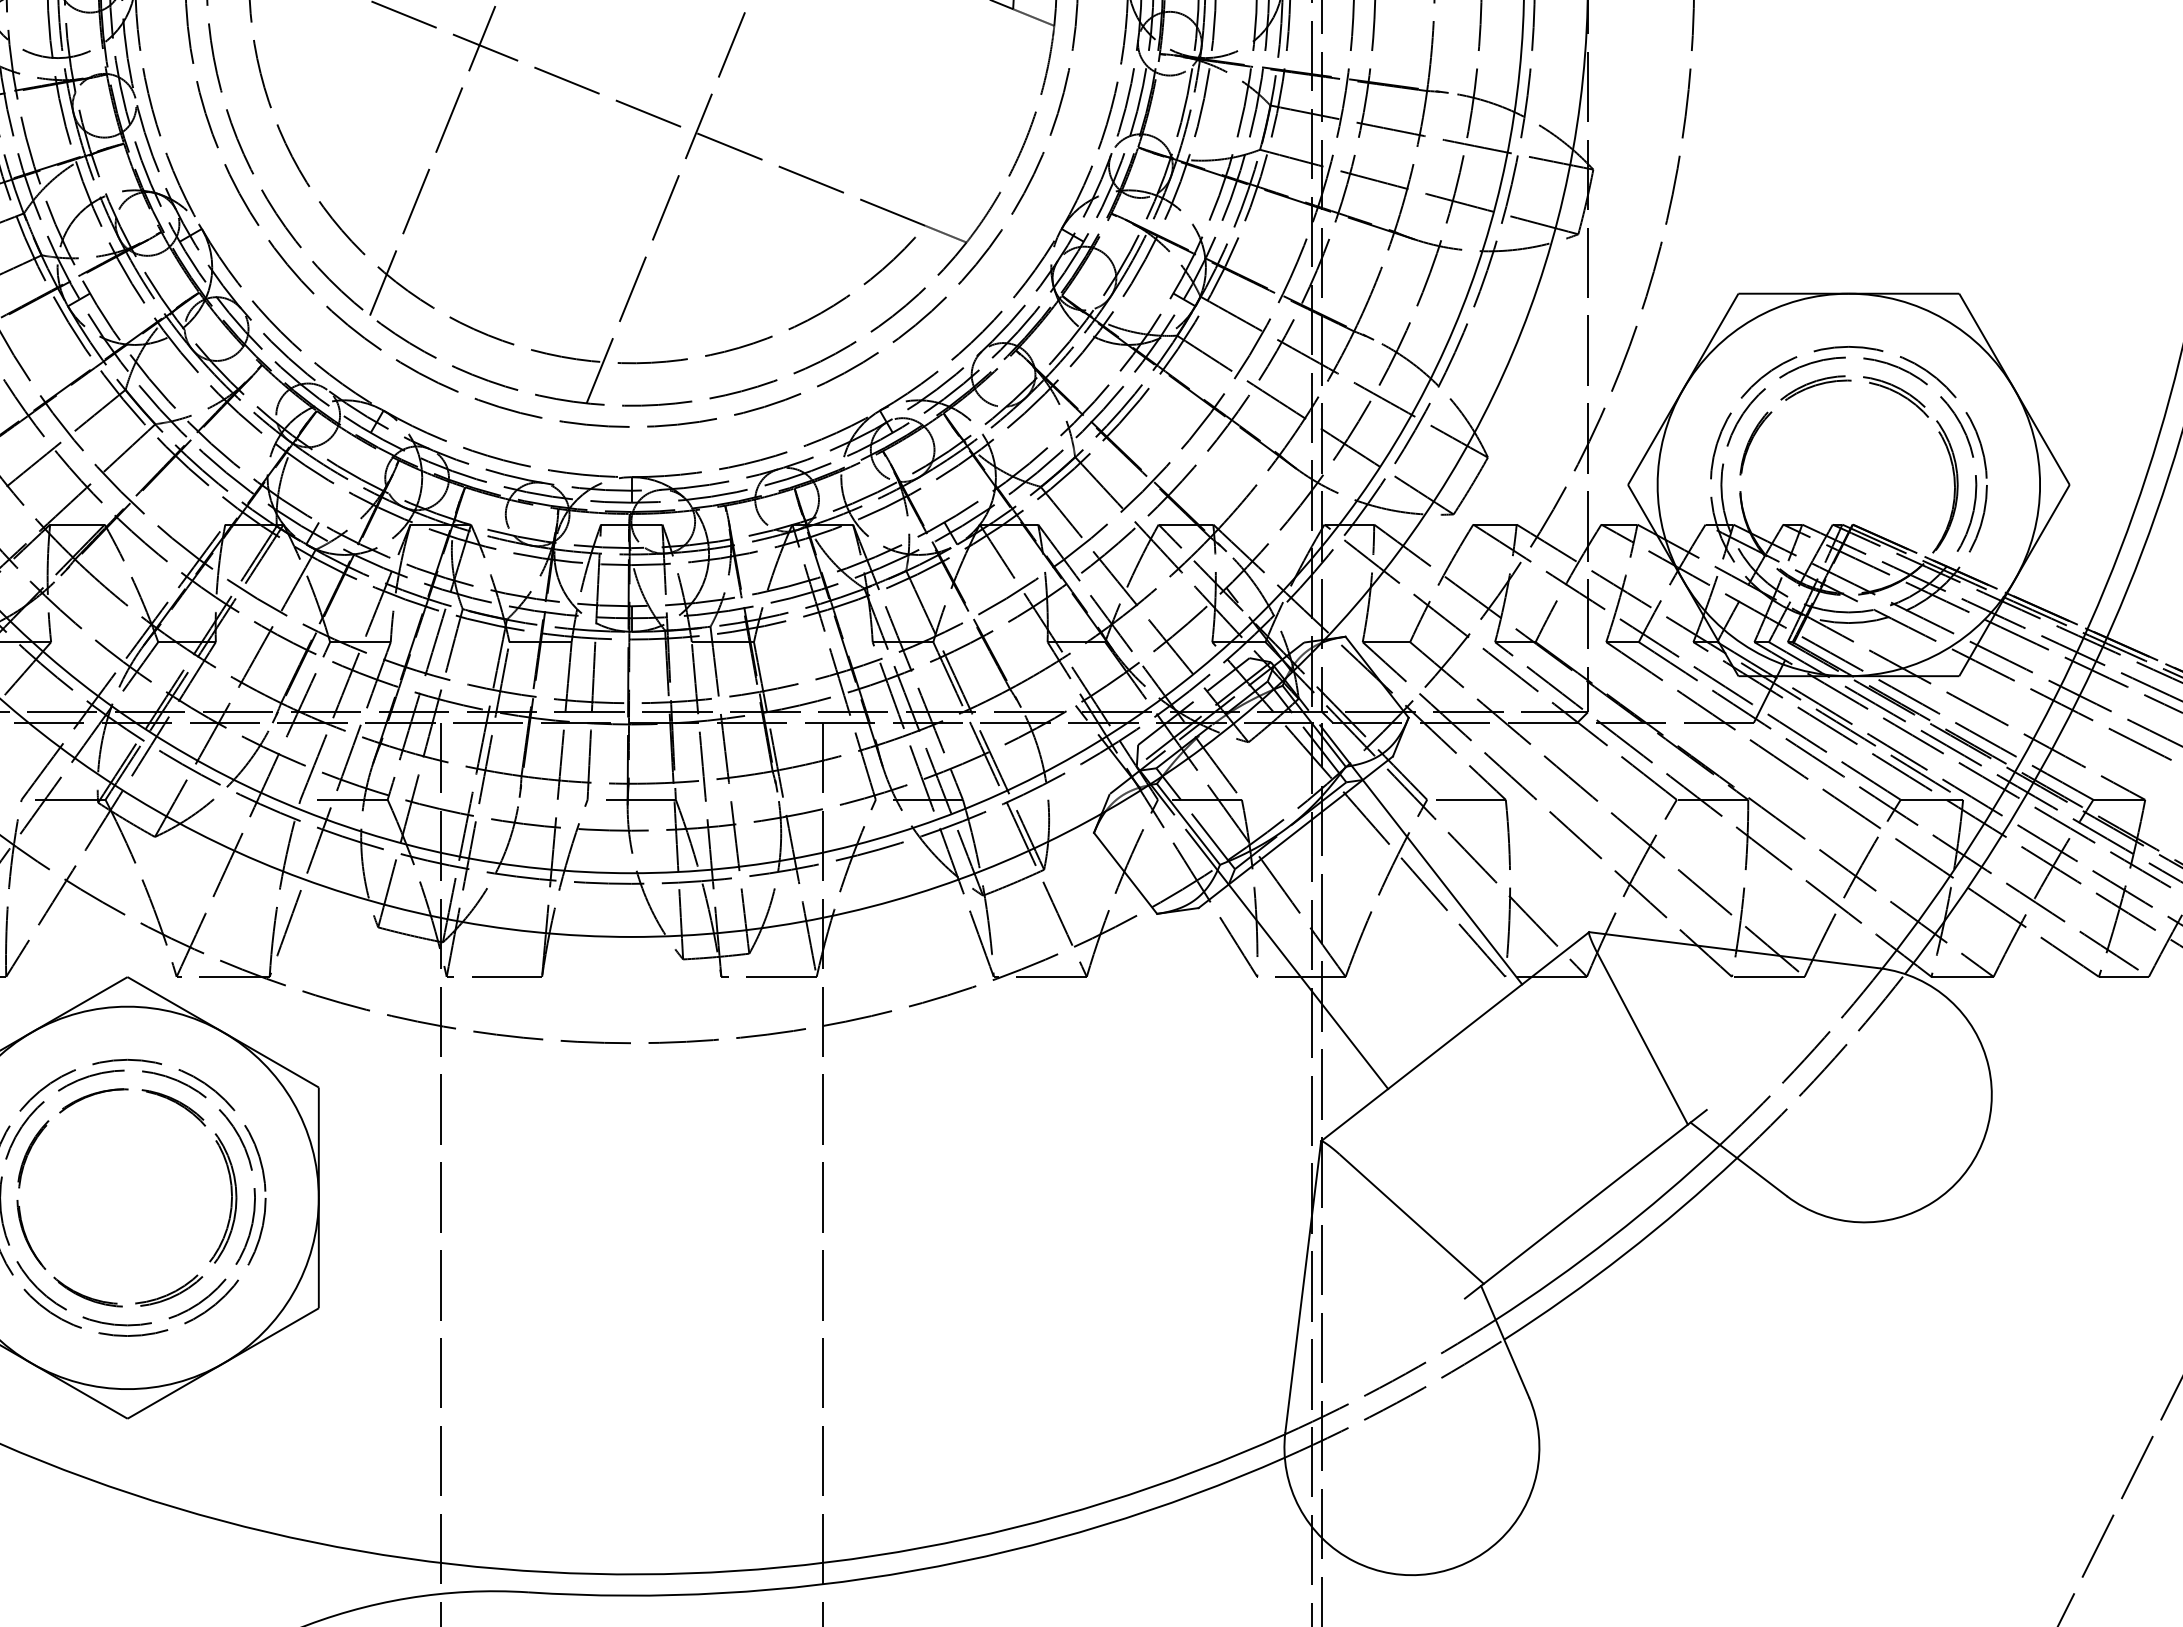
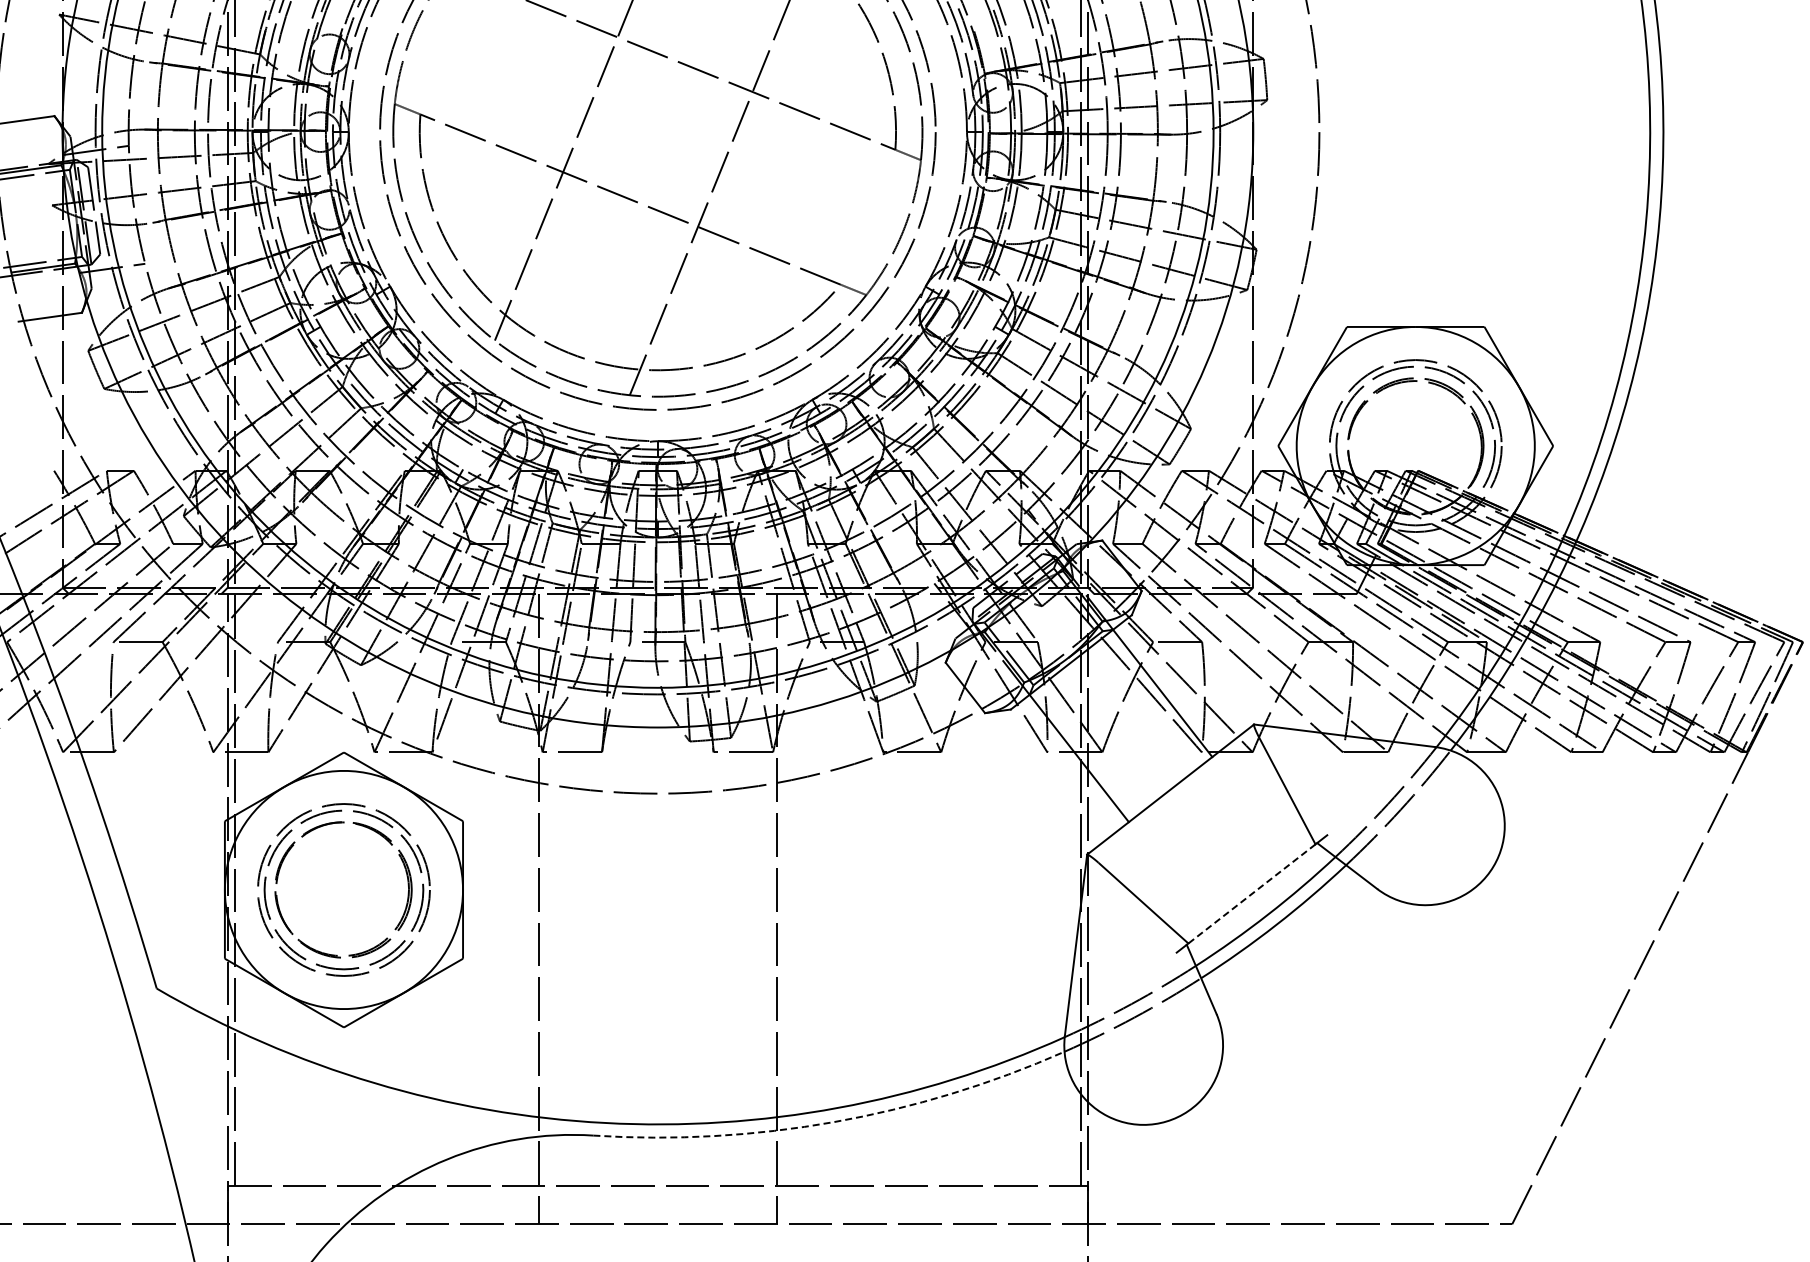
line: (1585, 1203) -> (1251, 893), solid -> dashed
arc: (915, 1571) -> (834, 1122), solid -> dashed

